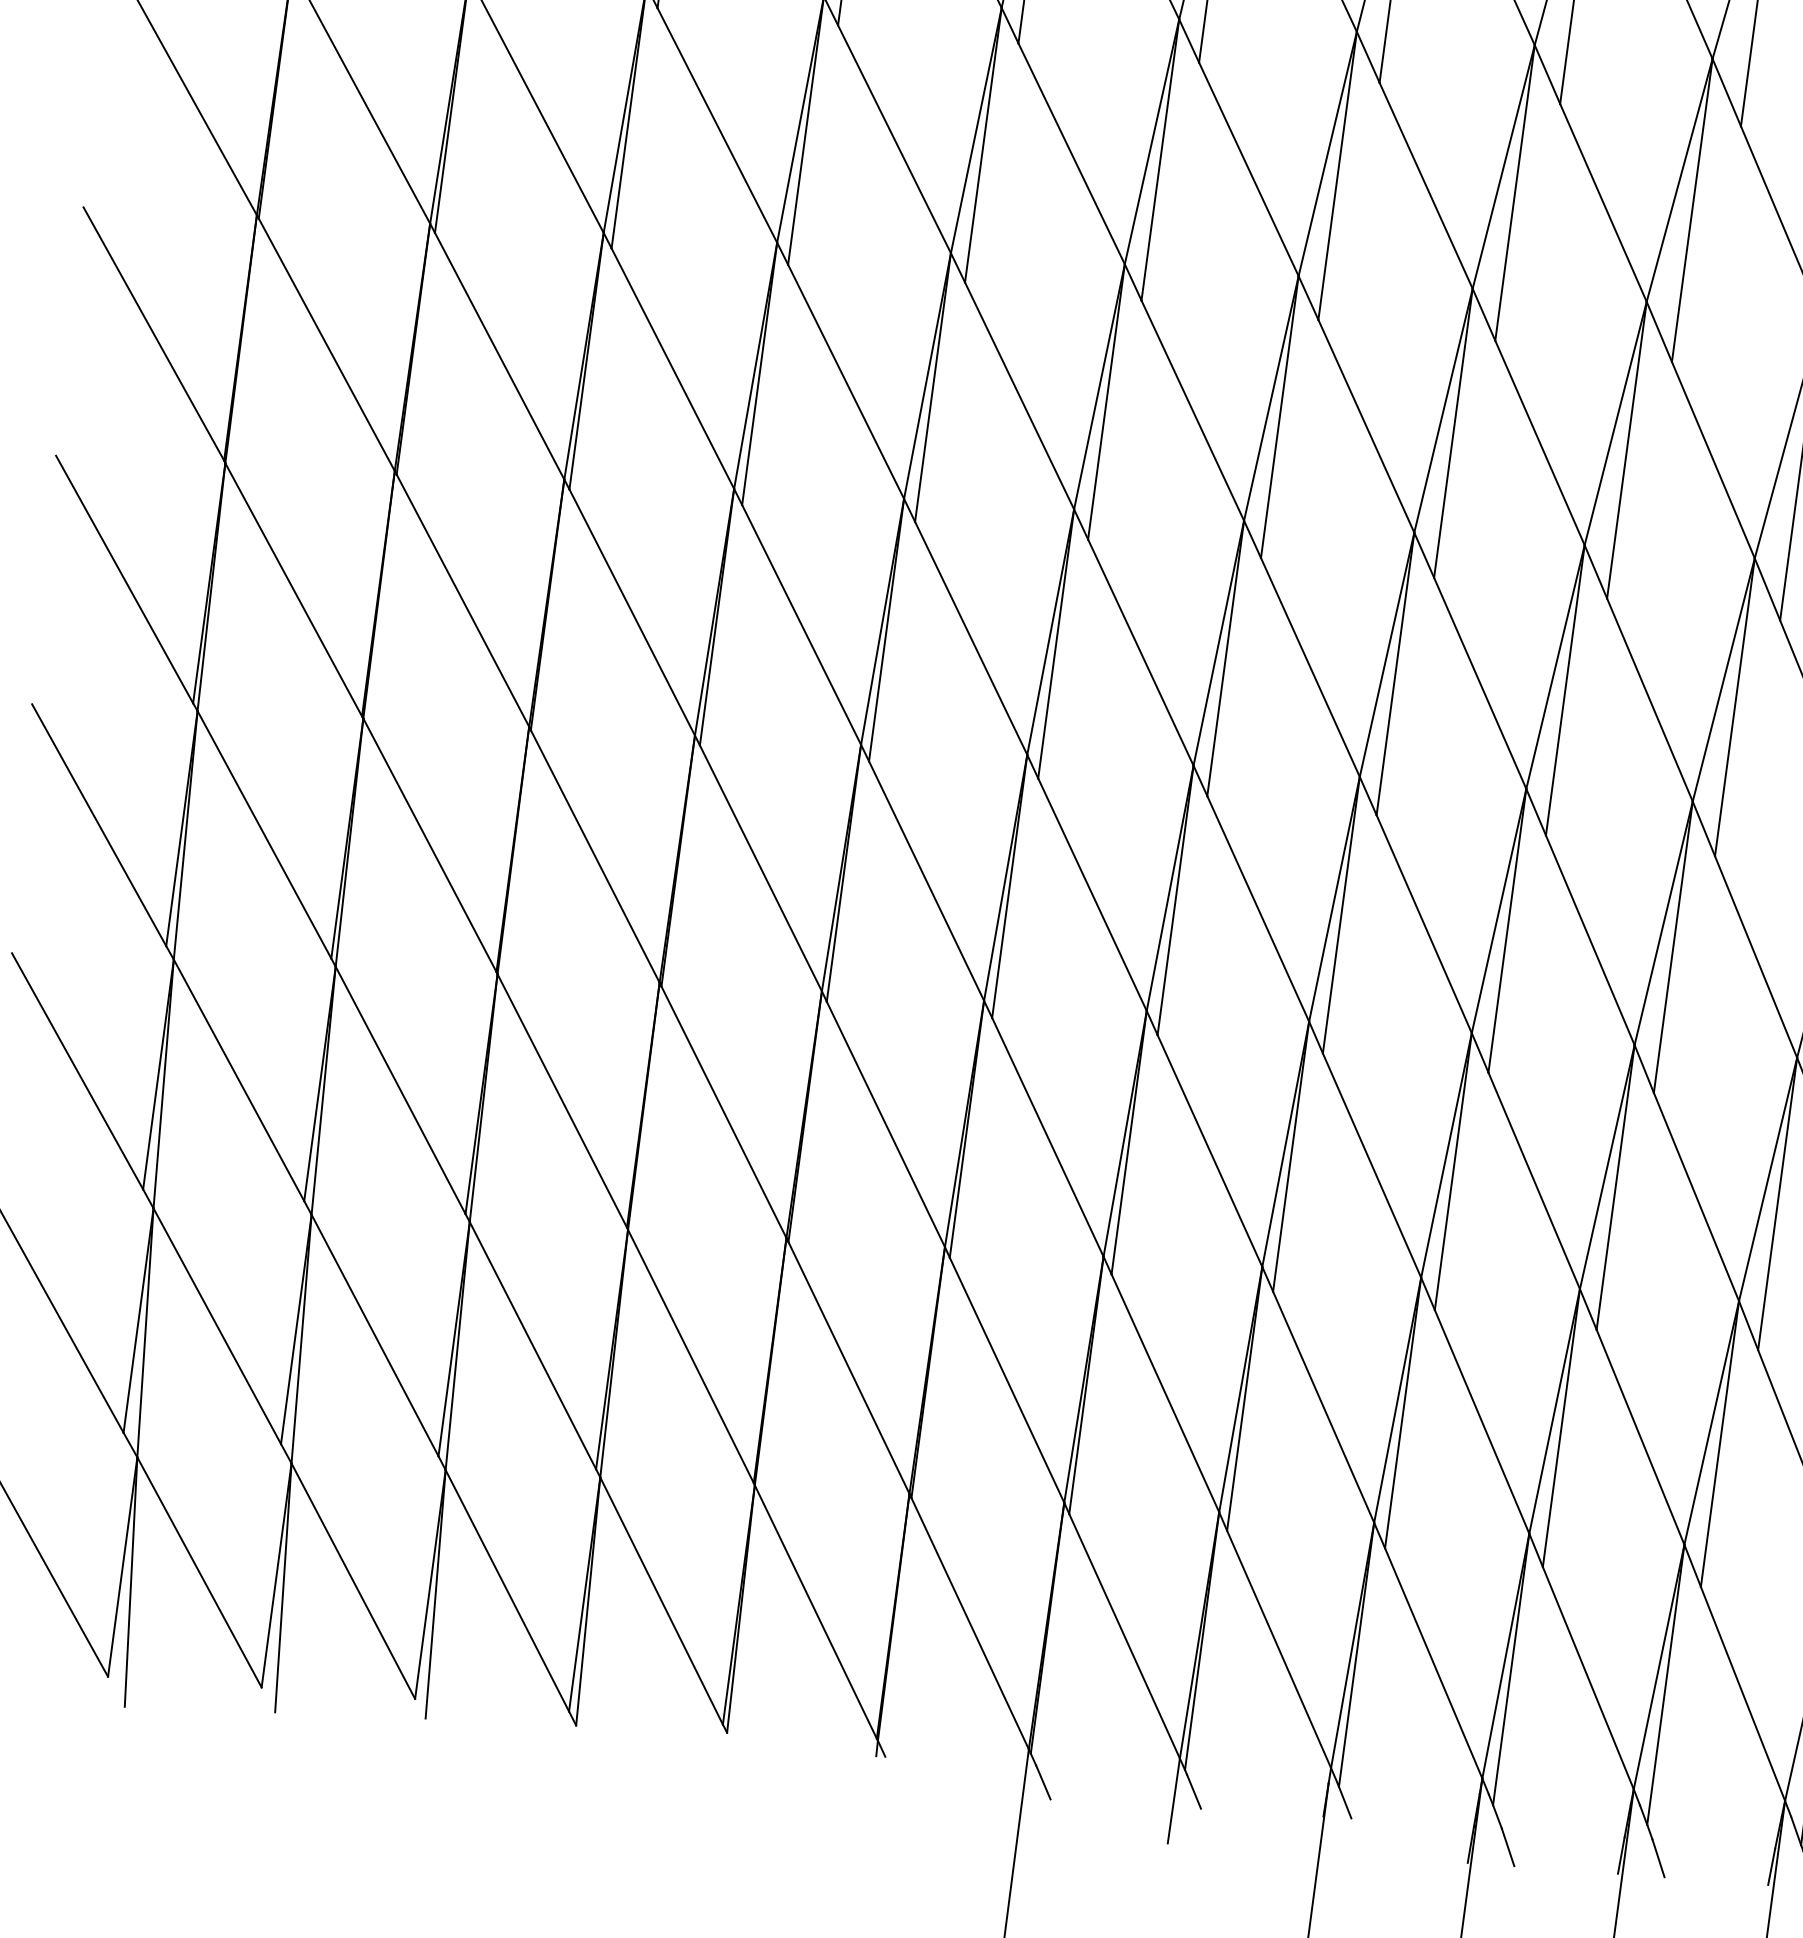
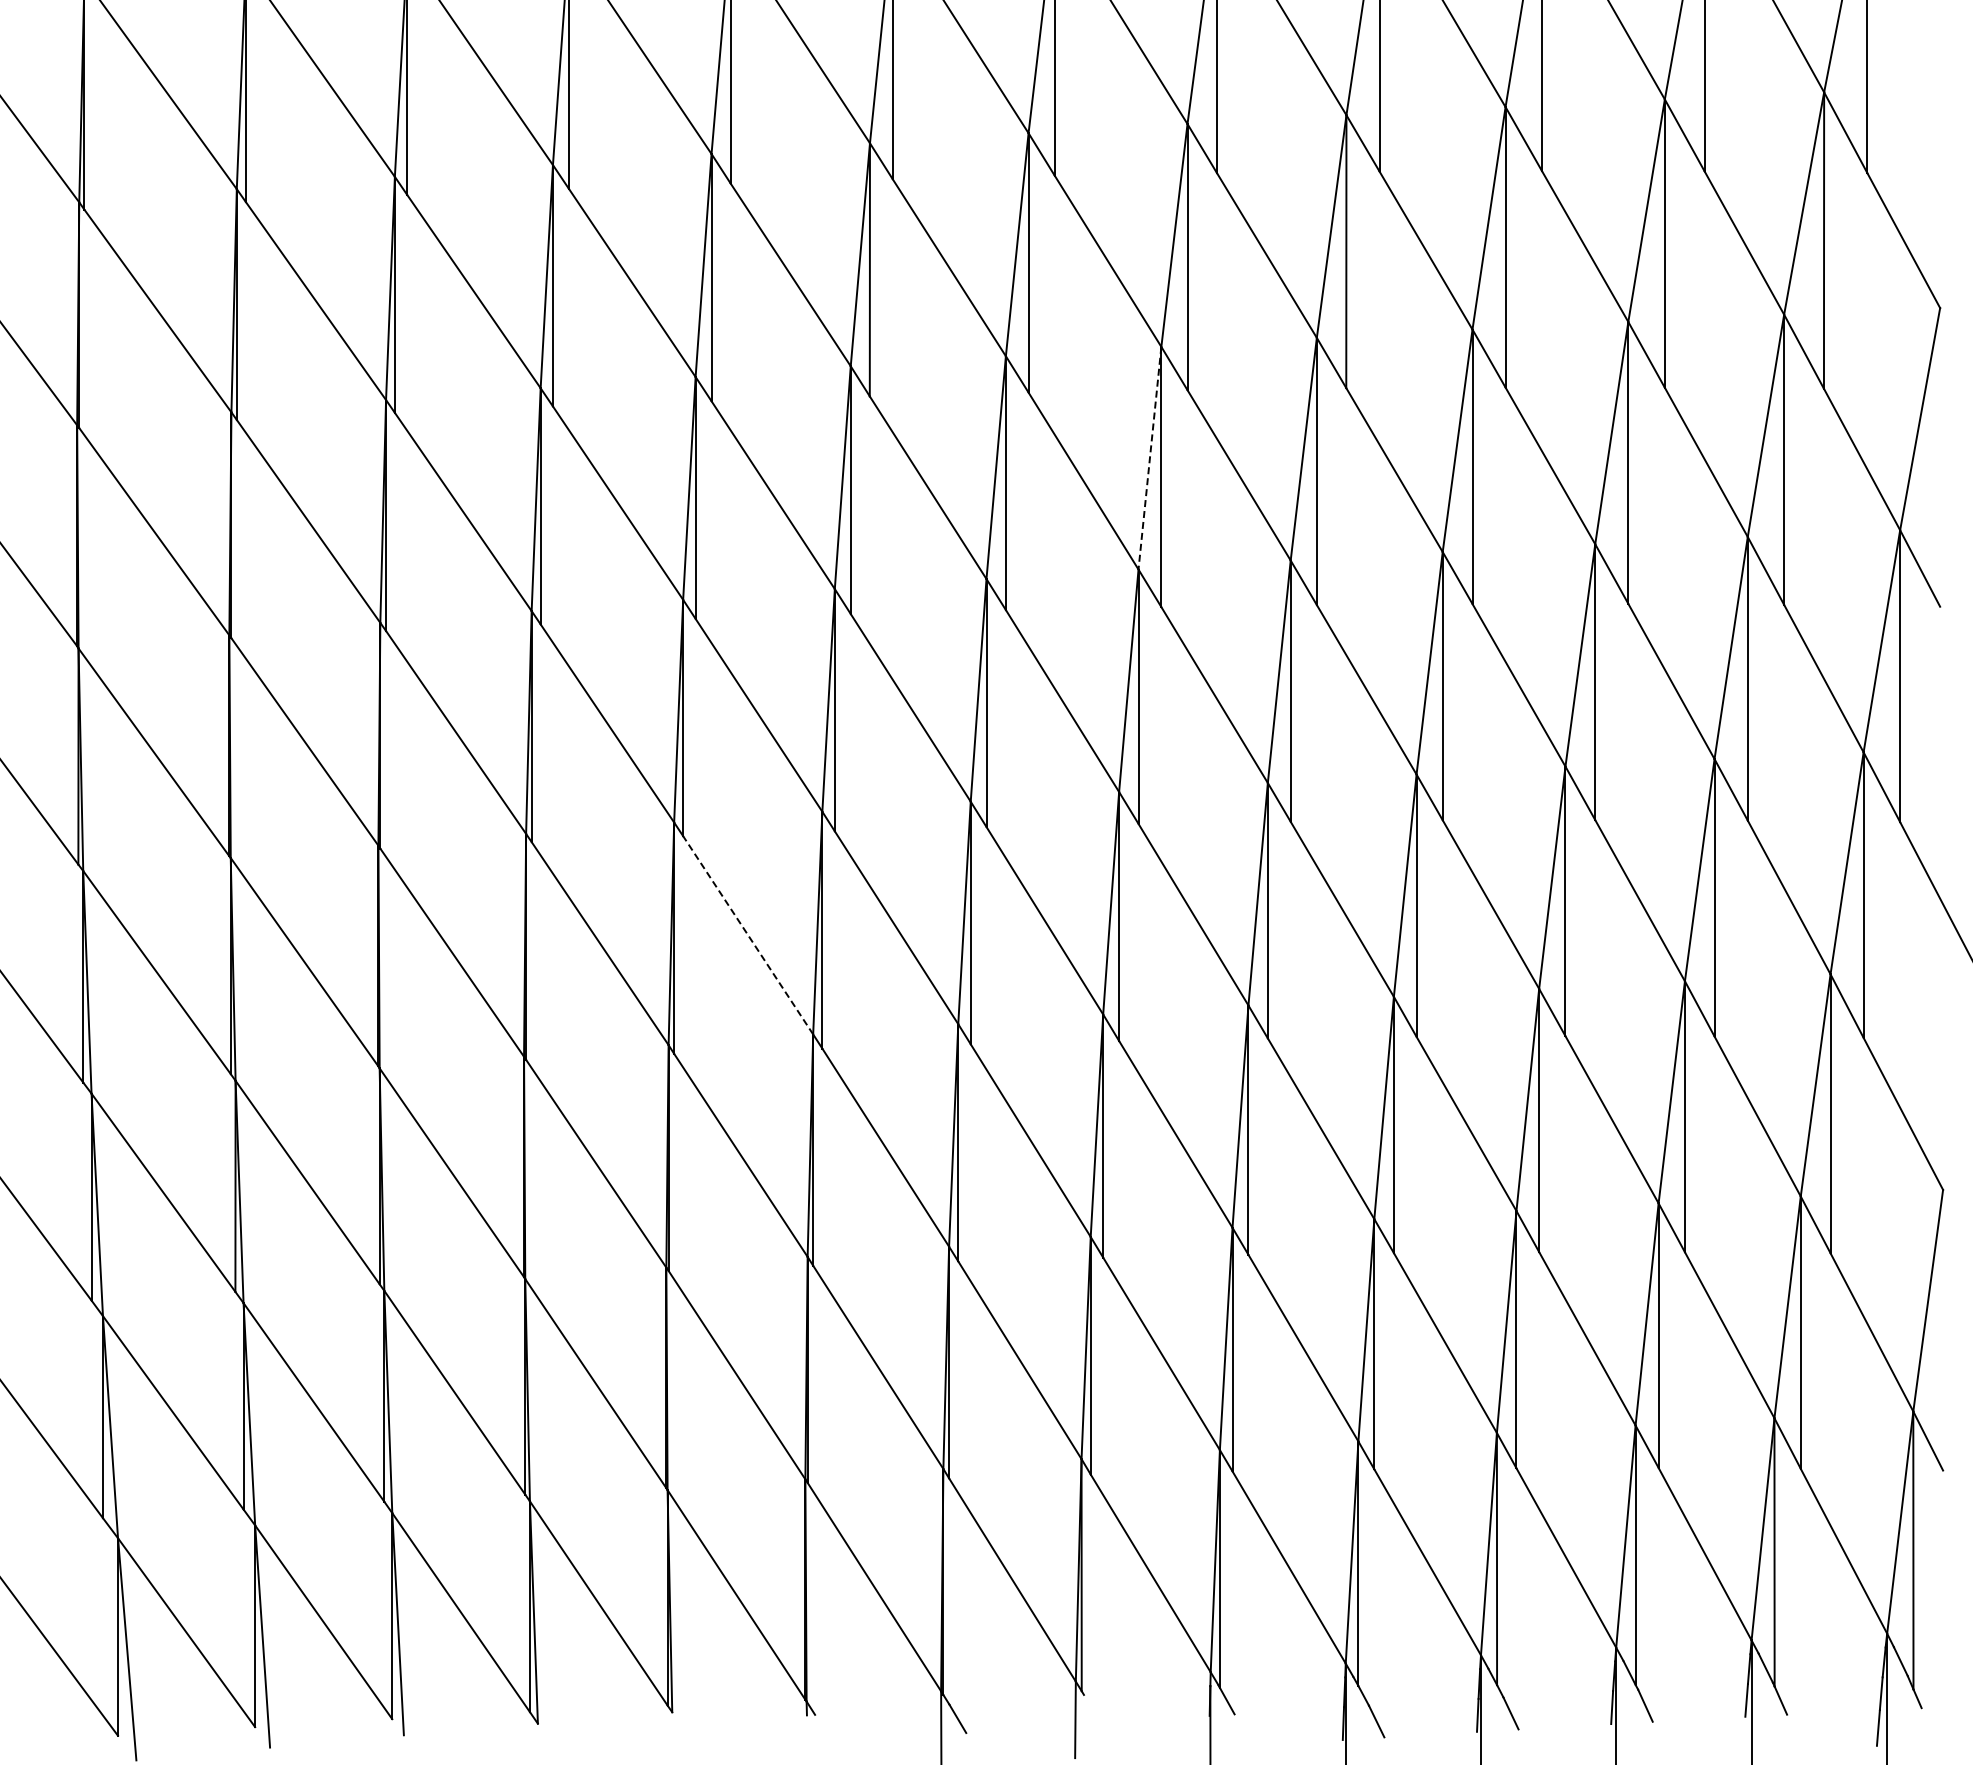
line: (1442, 410) -> (1149, 458), solid -> dashed
line: (926, 881) -> (748, 935), solid -> dashed
line: (1193, 1790) -> (1091, 1708), removed

